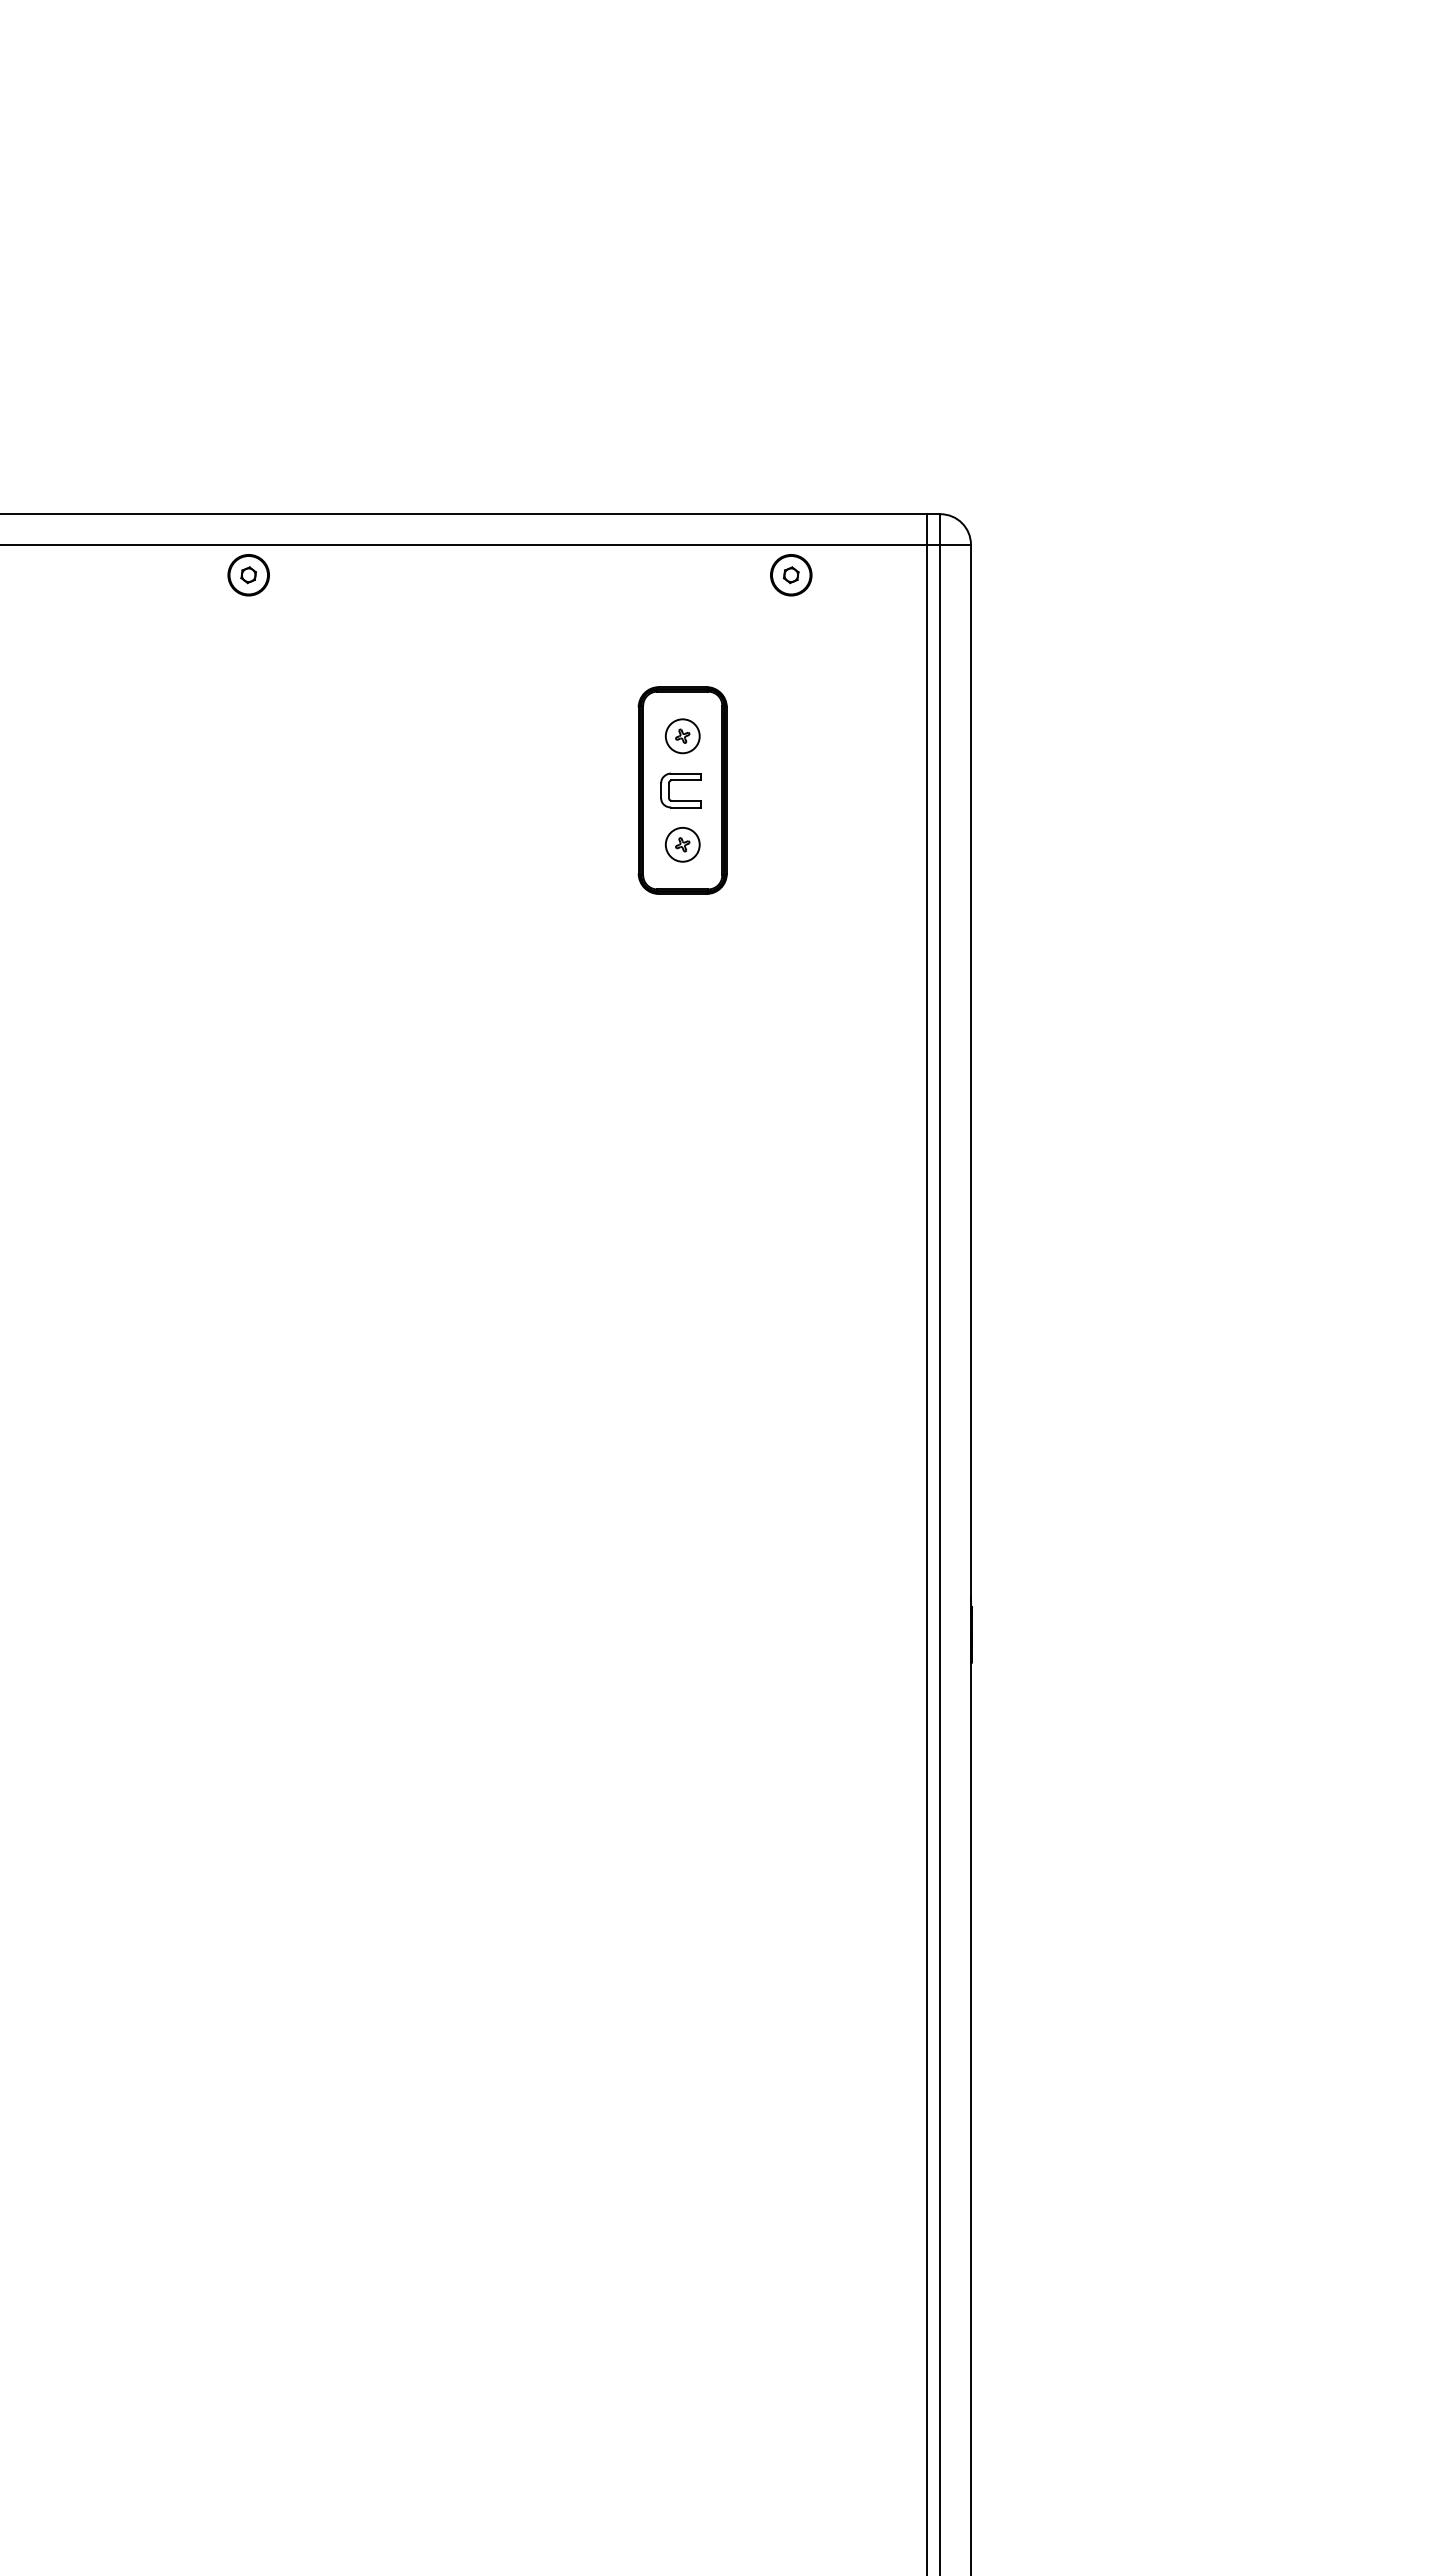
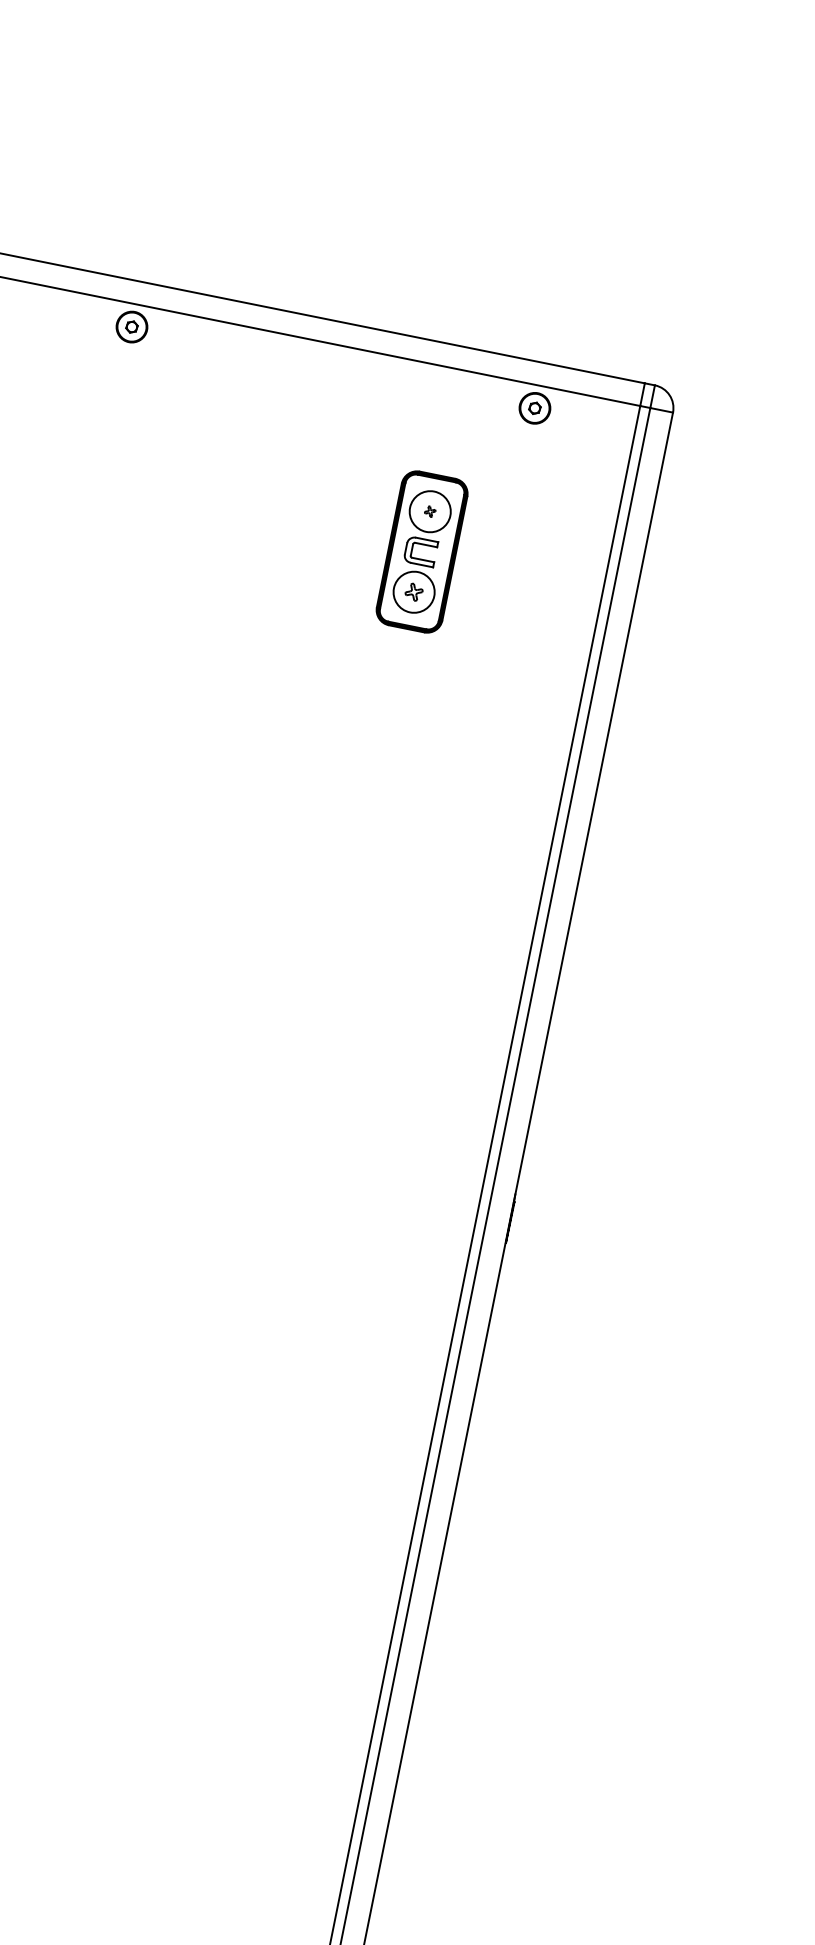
circle: (682, 736) -> (430, 511), size x1.6
part: (682, 844) -> (413, 592), size x1.6

